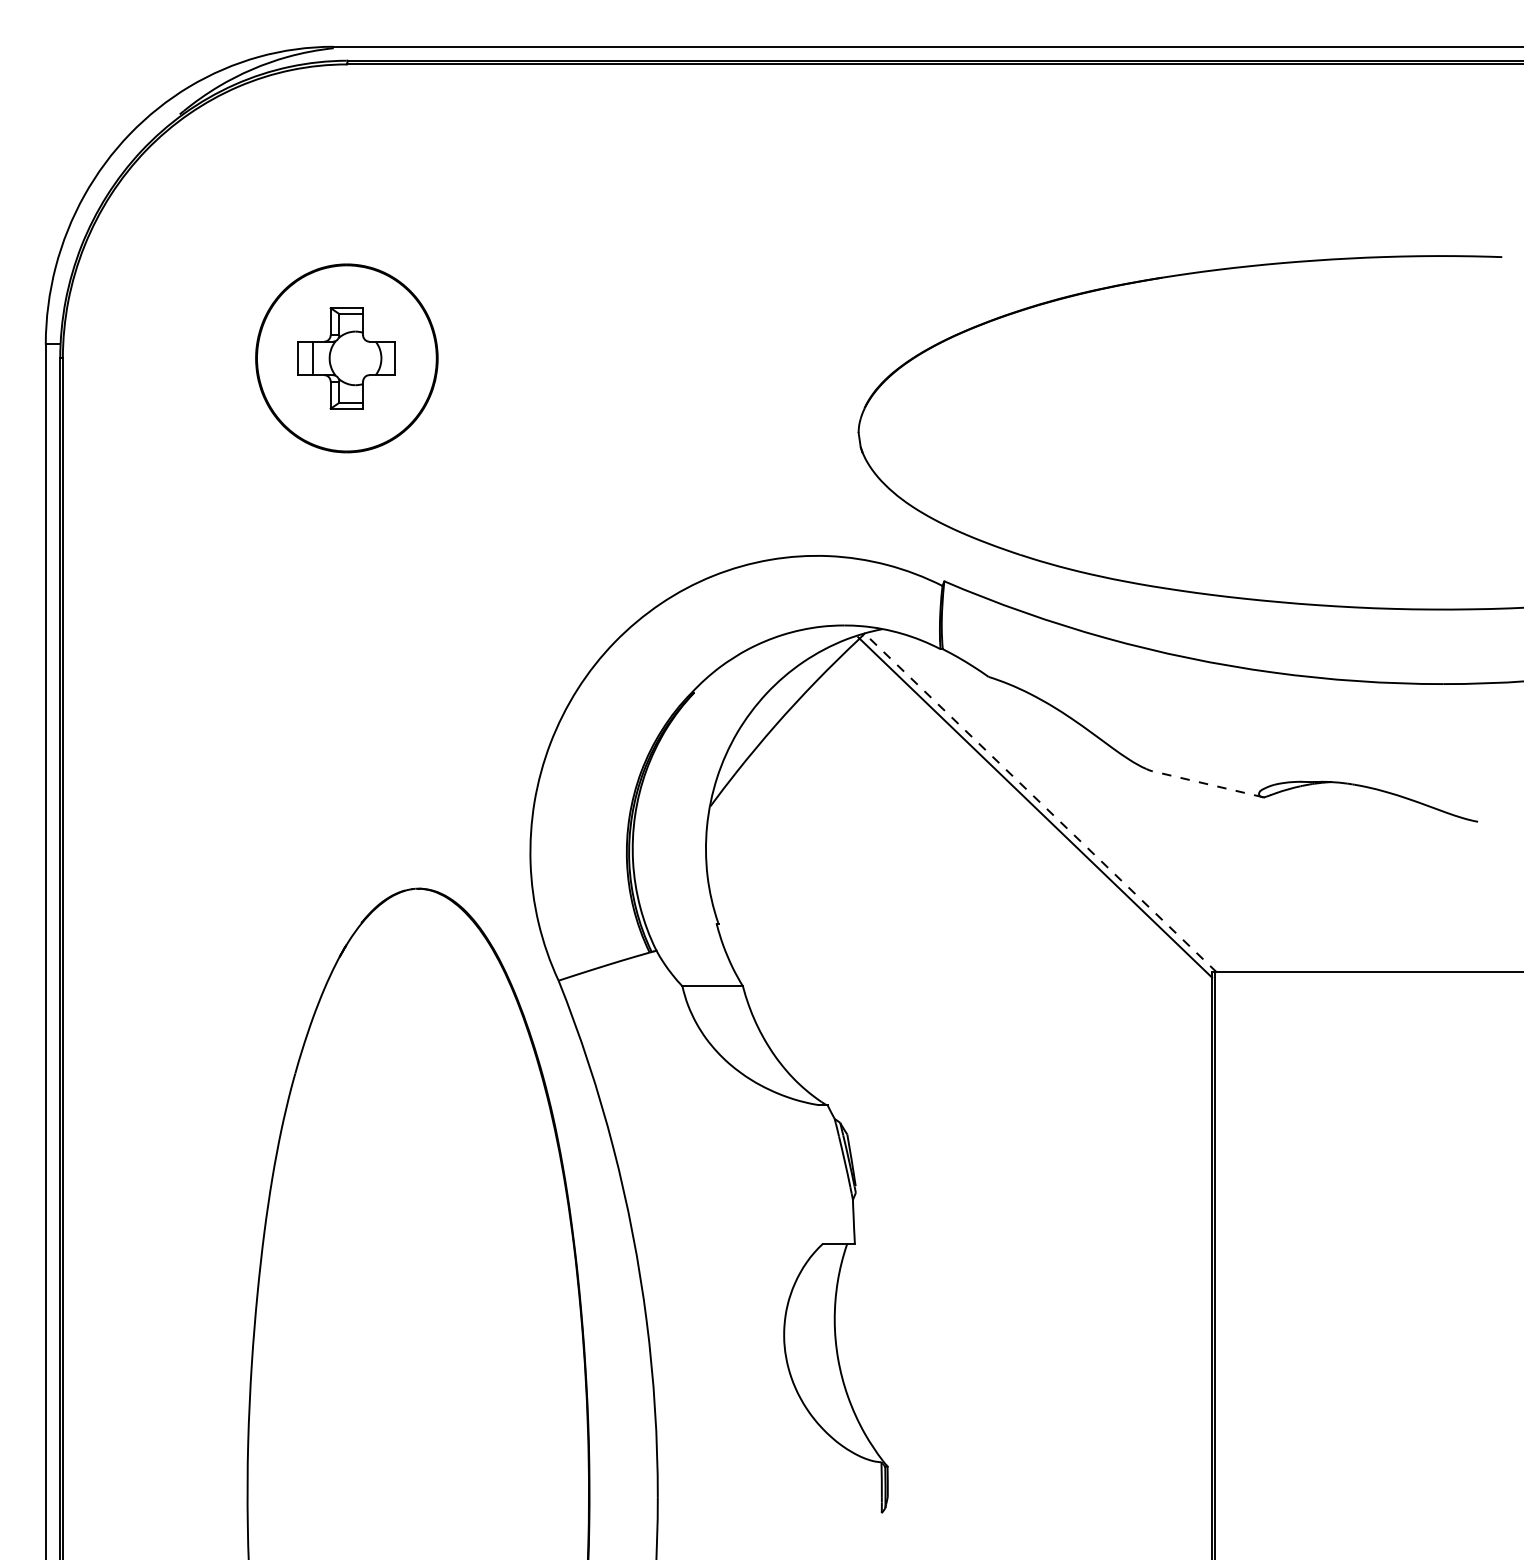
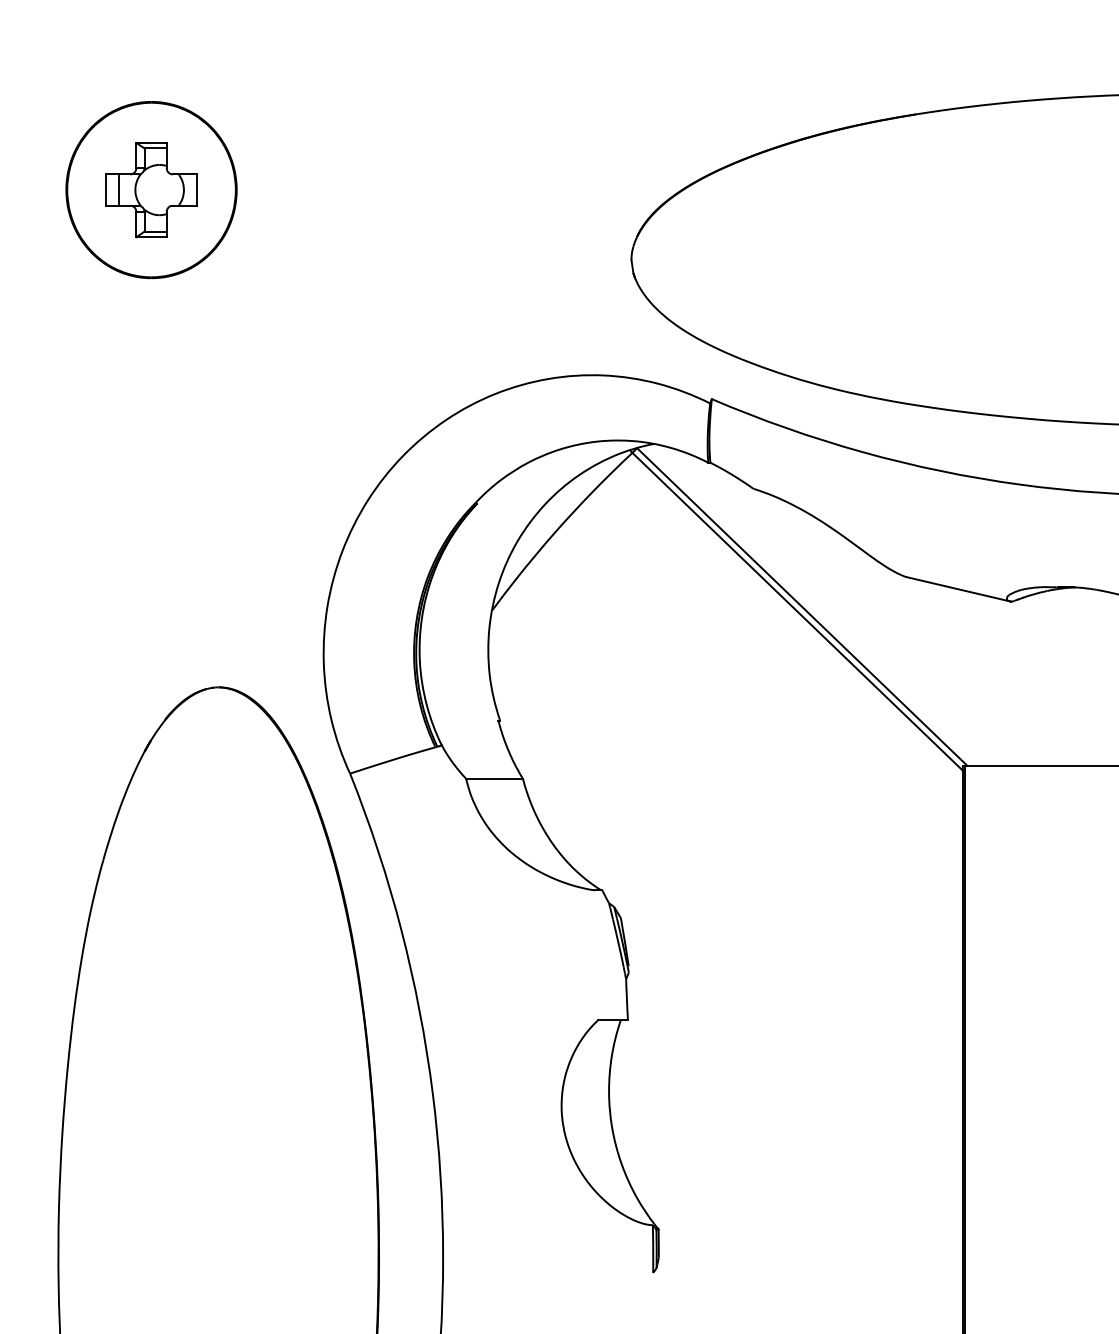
line: (1207, 784) -> (958, 589), dashed -> solid
line: (1040, 802) -> (802, 606), dashed -> solid

